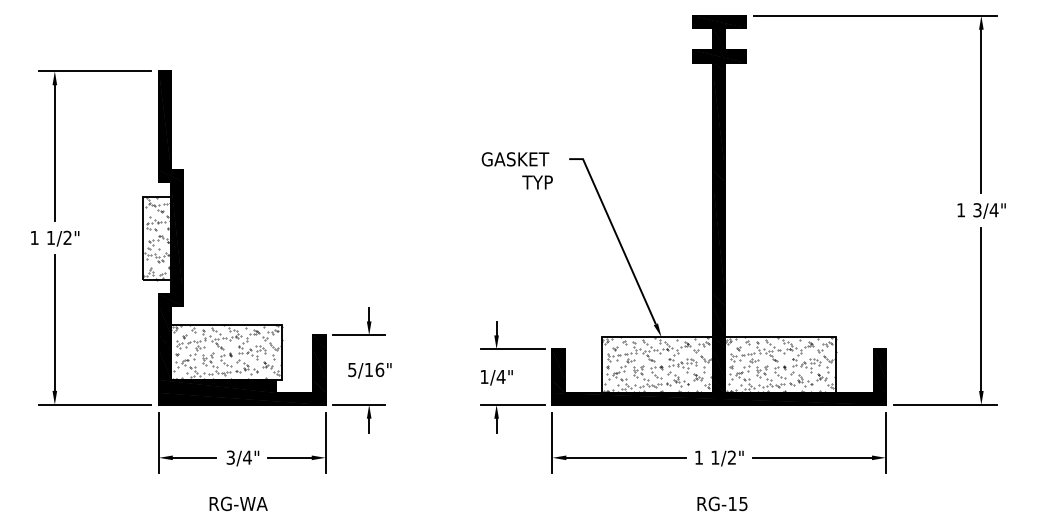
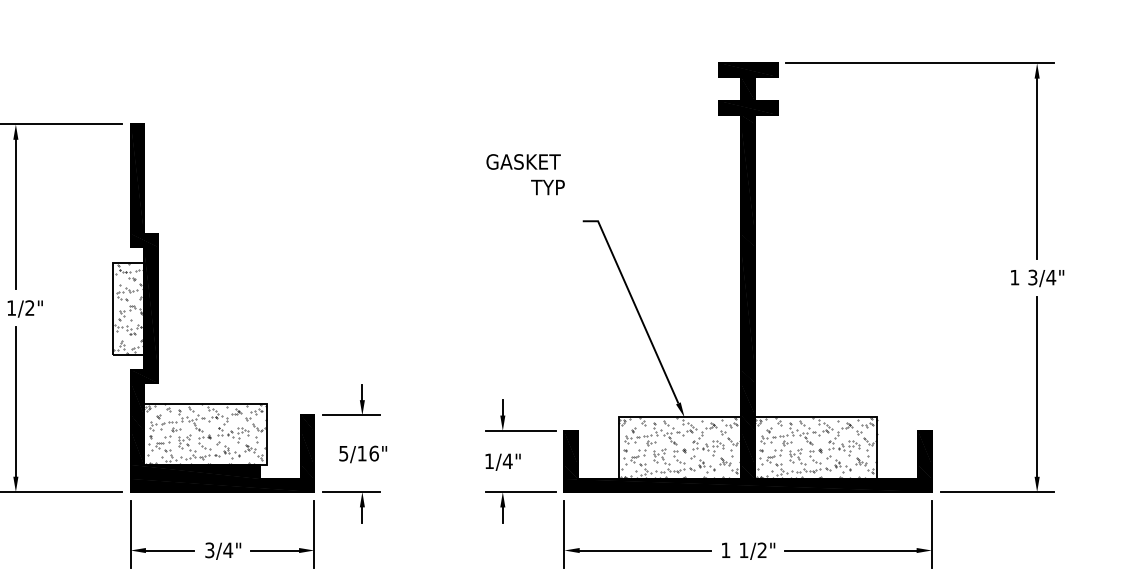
text: (516, 170) -> (524, 174), moved

